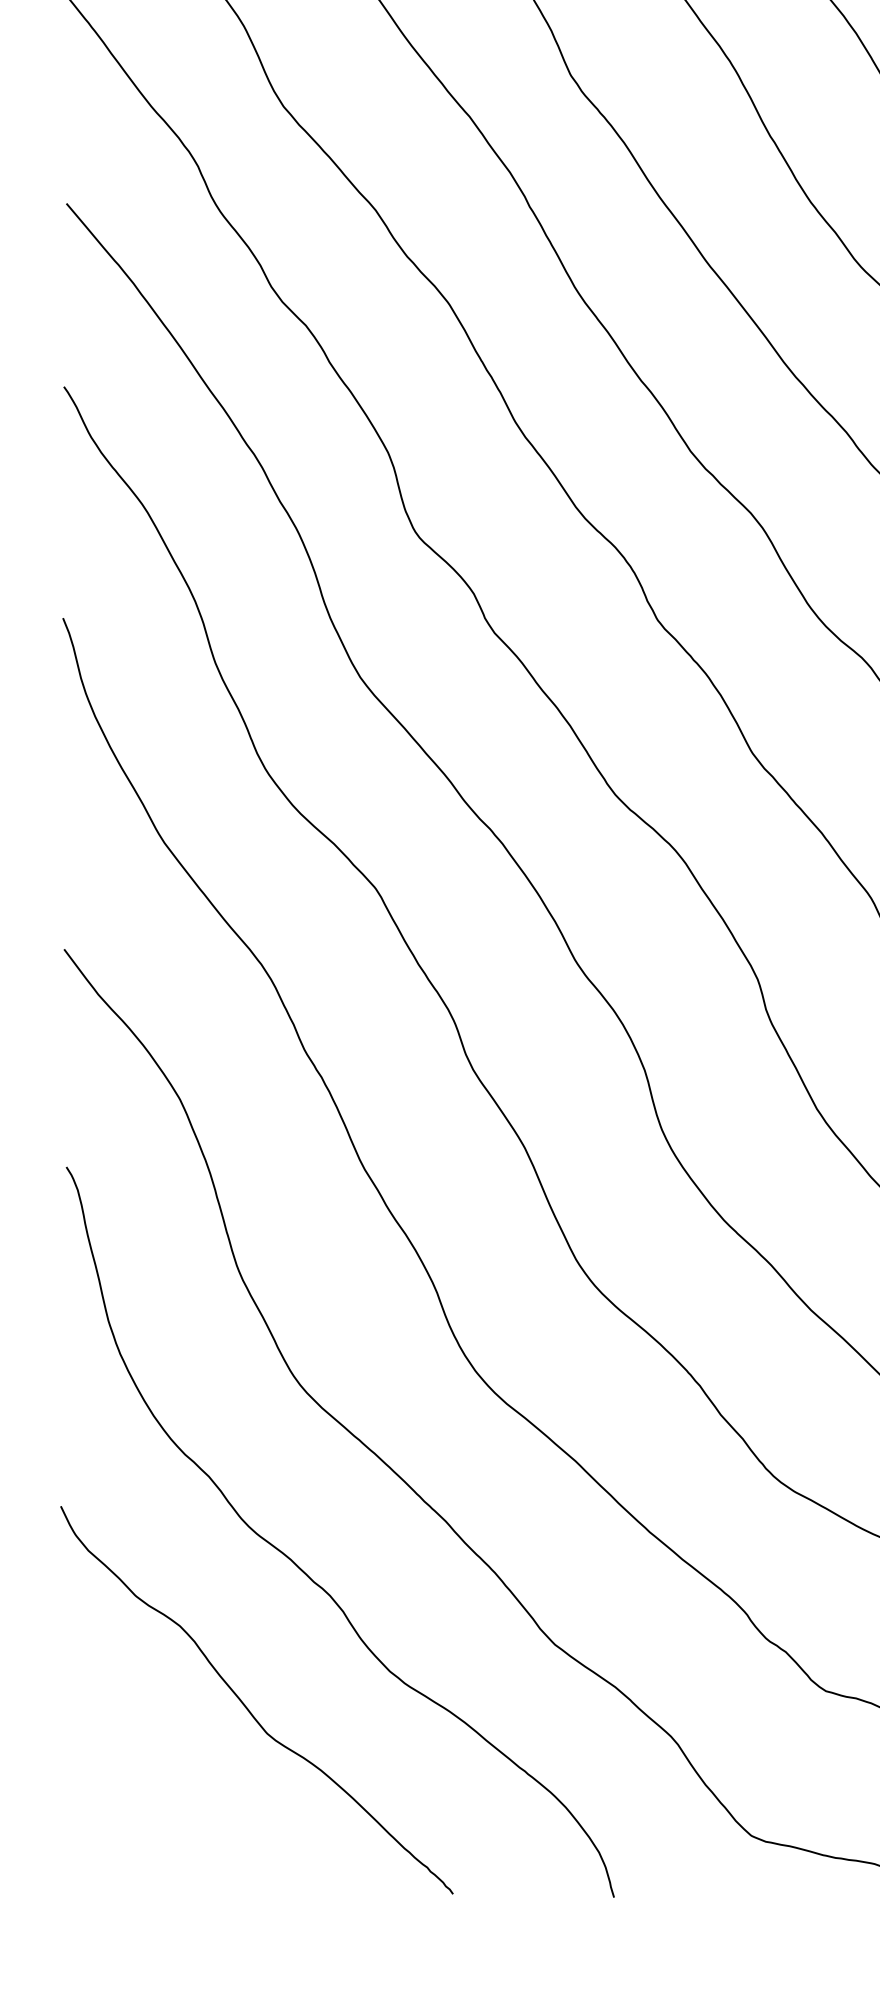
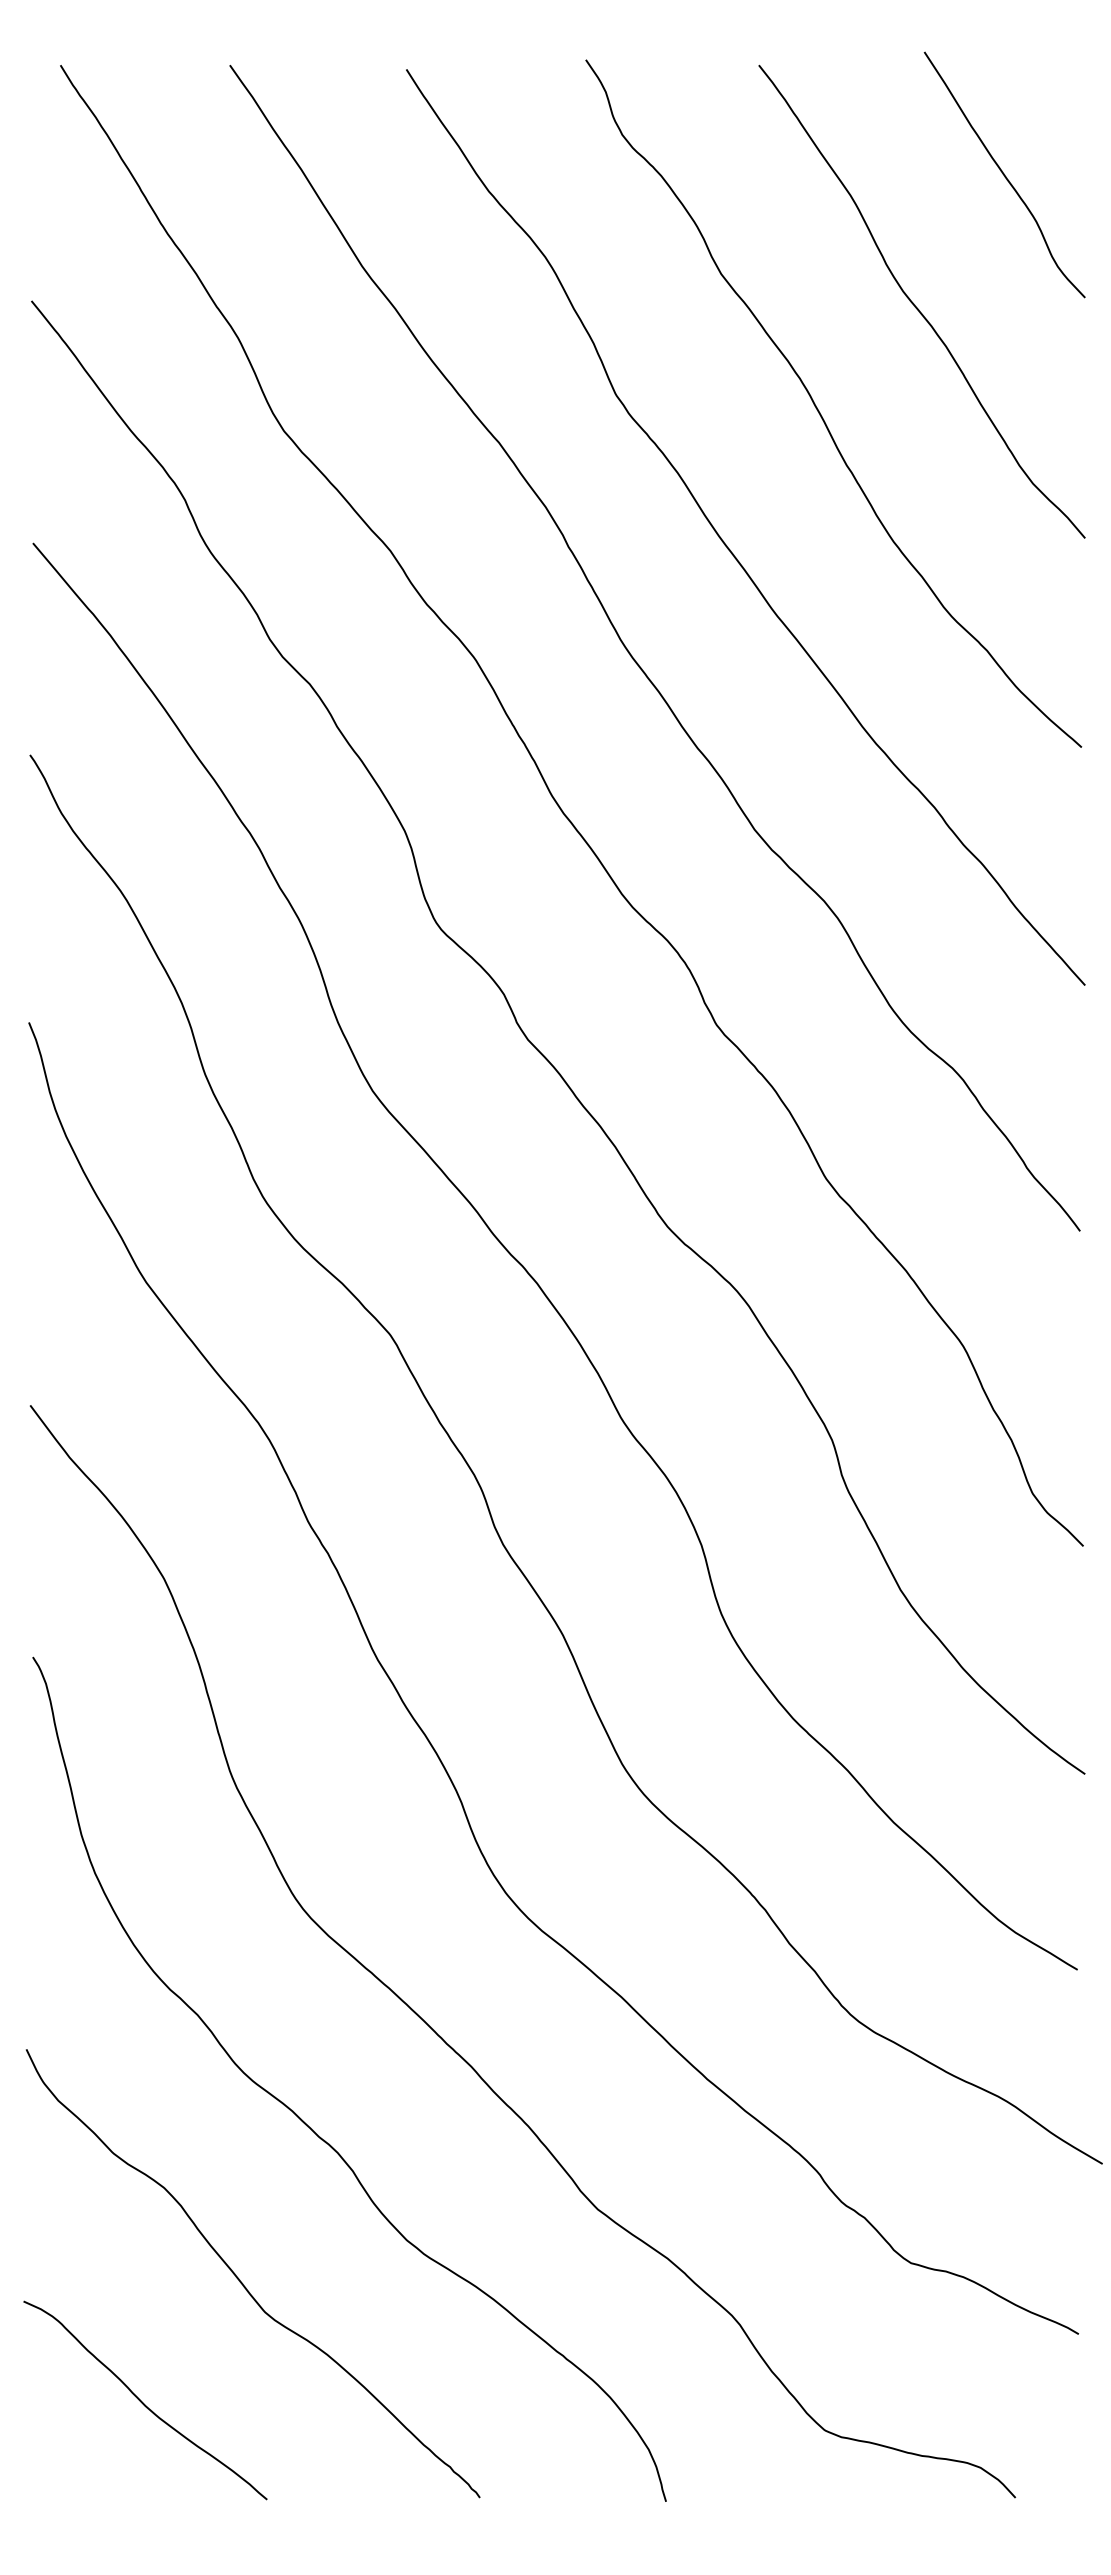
curve: (162, 1811) -> (143, 2402), added

